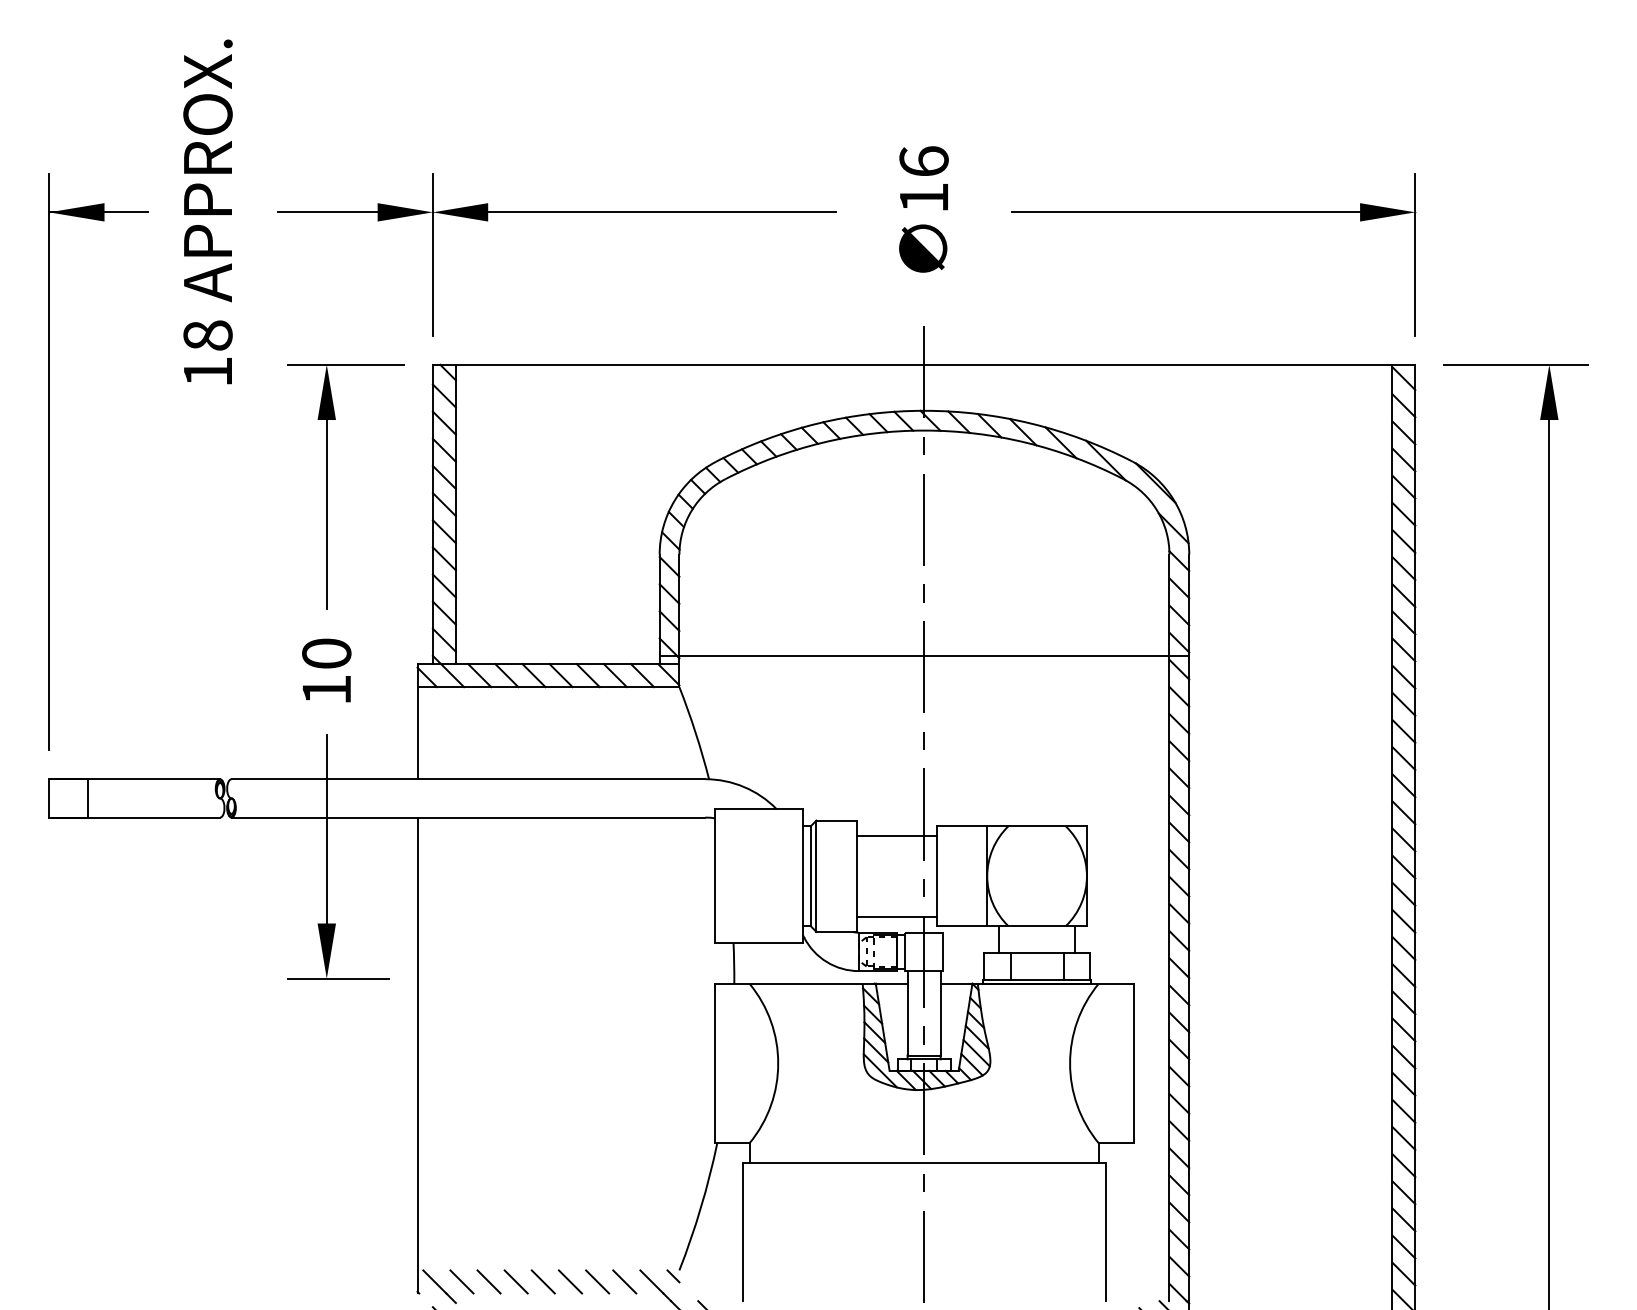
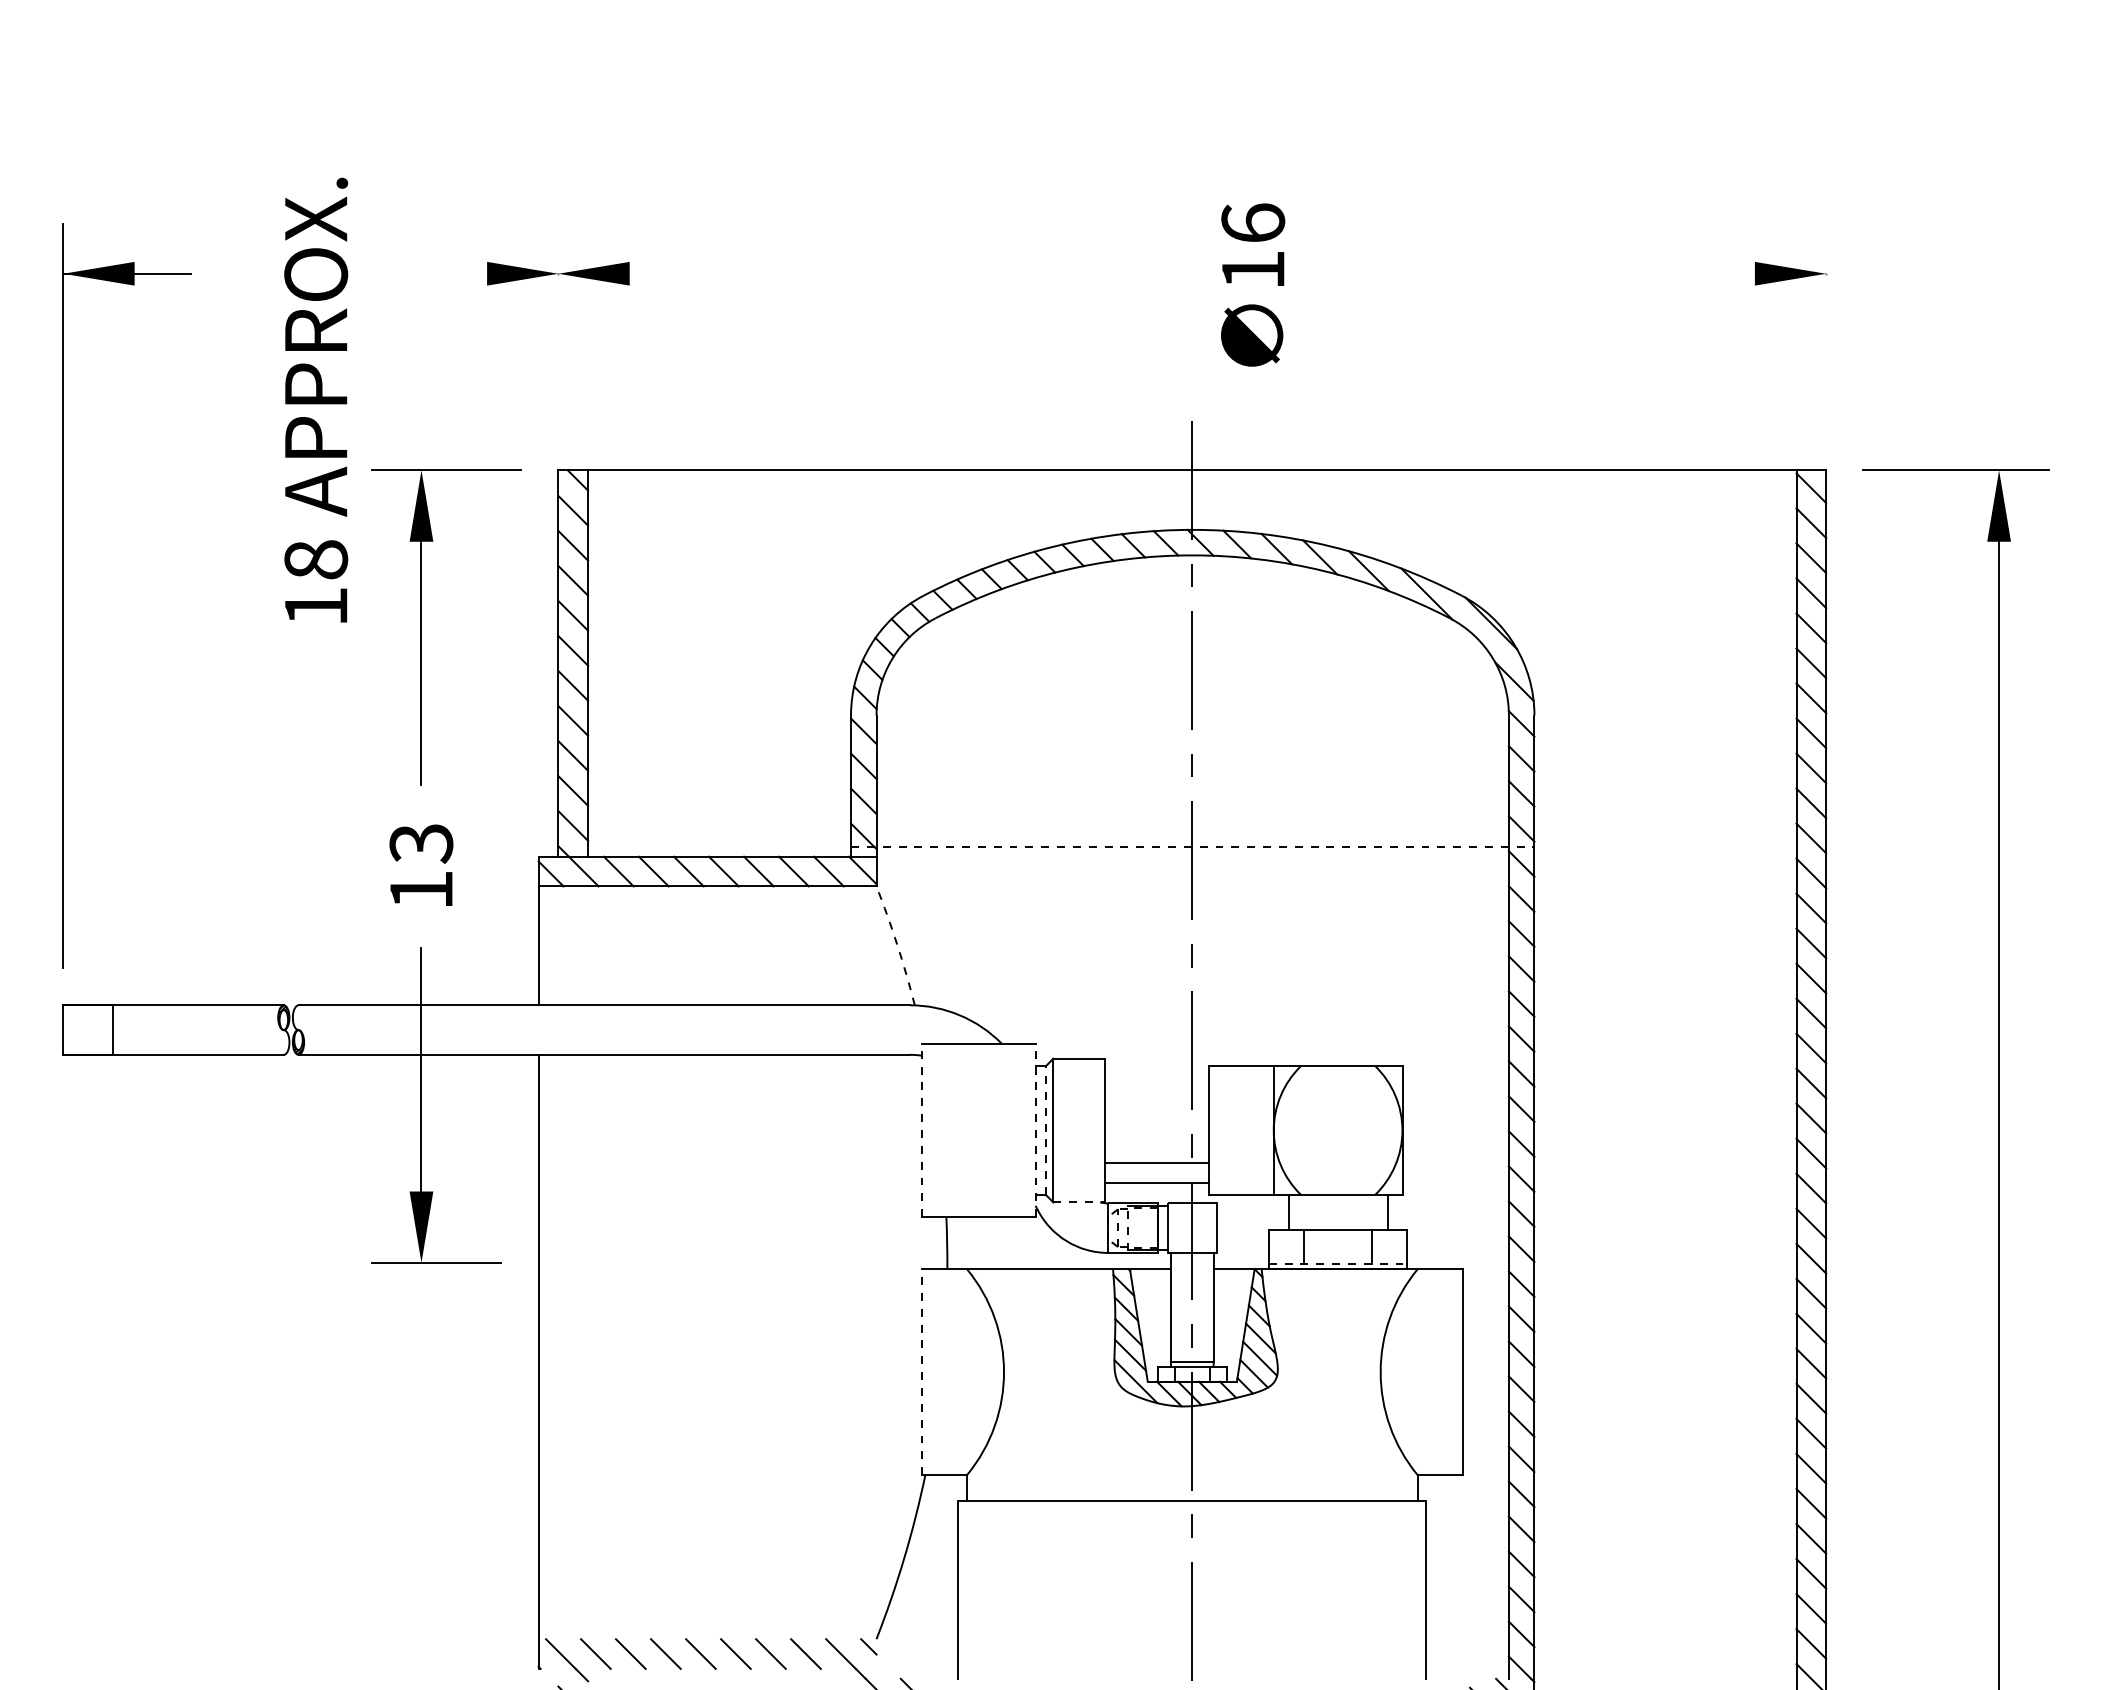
text: (924, 209) -> (1253, 284), moved
text: (208, 211) -> (316, 399), moved
line: (328, 212) -> (423, 273), removed
line: (661, 212) -> (853, 273), removed
line: (1185, 212) -> (1529, 273), removed
line: (432, 254) -> (558, 328), removed
line: (1415, 254) -> (1826, 328), removed
text: (326, 653) -> (421, 843), 10 -> 13
line: (924, 656) -> (1192, 846), solid -> dashed
arc: (695, 732) -> (897, 945), solid -> dashed
line: (897, 835) -> (1157, 1163), moved
line: (715, 876) -> (922, 1130), solid -> dashed
line: (803, 876) -> (1036, 1130), solid -> dashed
line: (810, 876) -> (1045, 1130), solid -> dashed
line: (836, 932) -> (1079, 1202), solid -> dashed
line: (1037, 980) -> (1338, 1264), solid -> dashed
line: (715, 1062) -> (922, 1371), solid -> dashed

